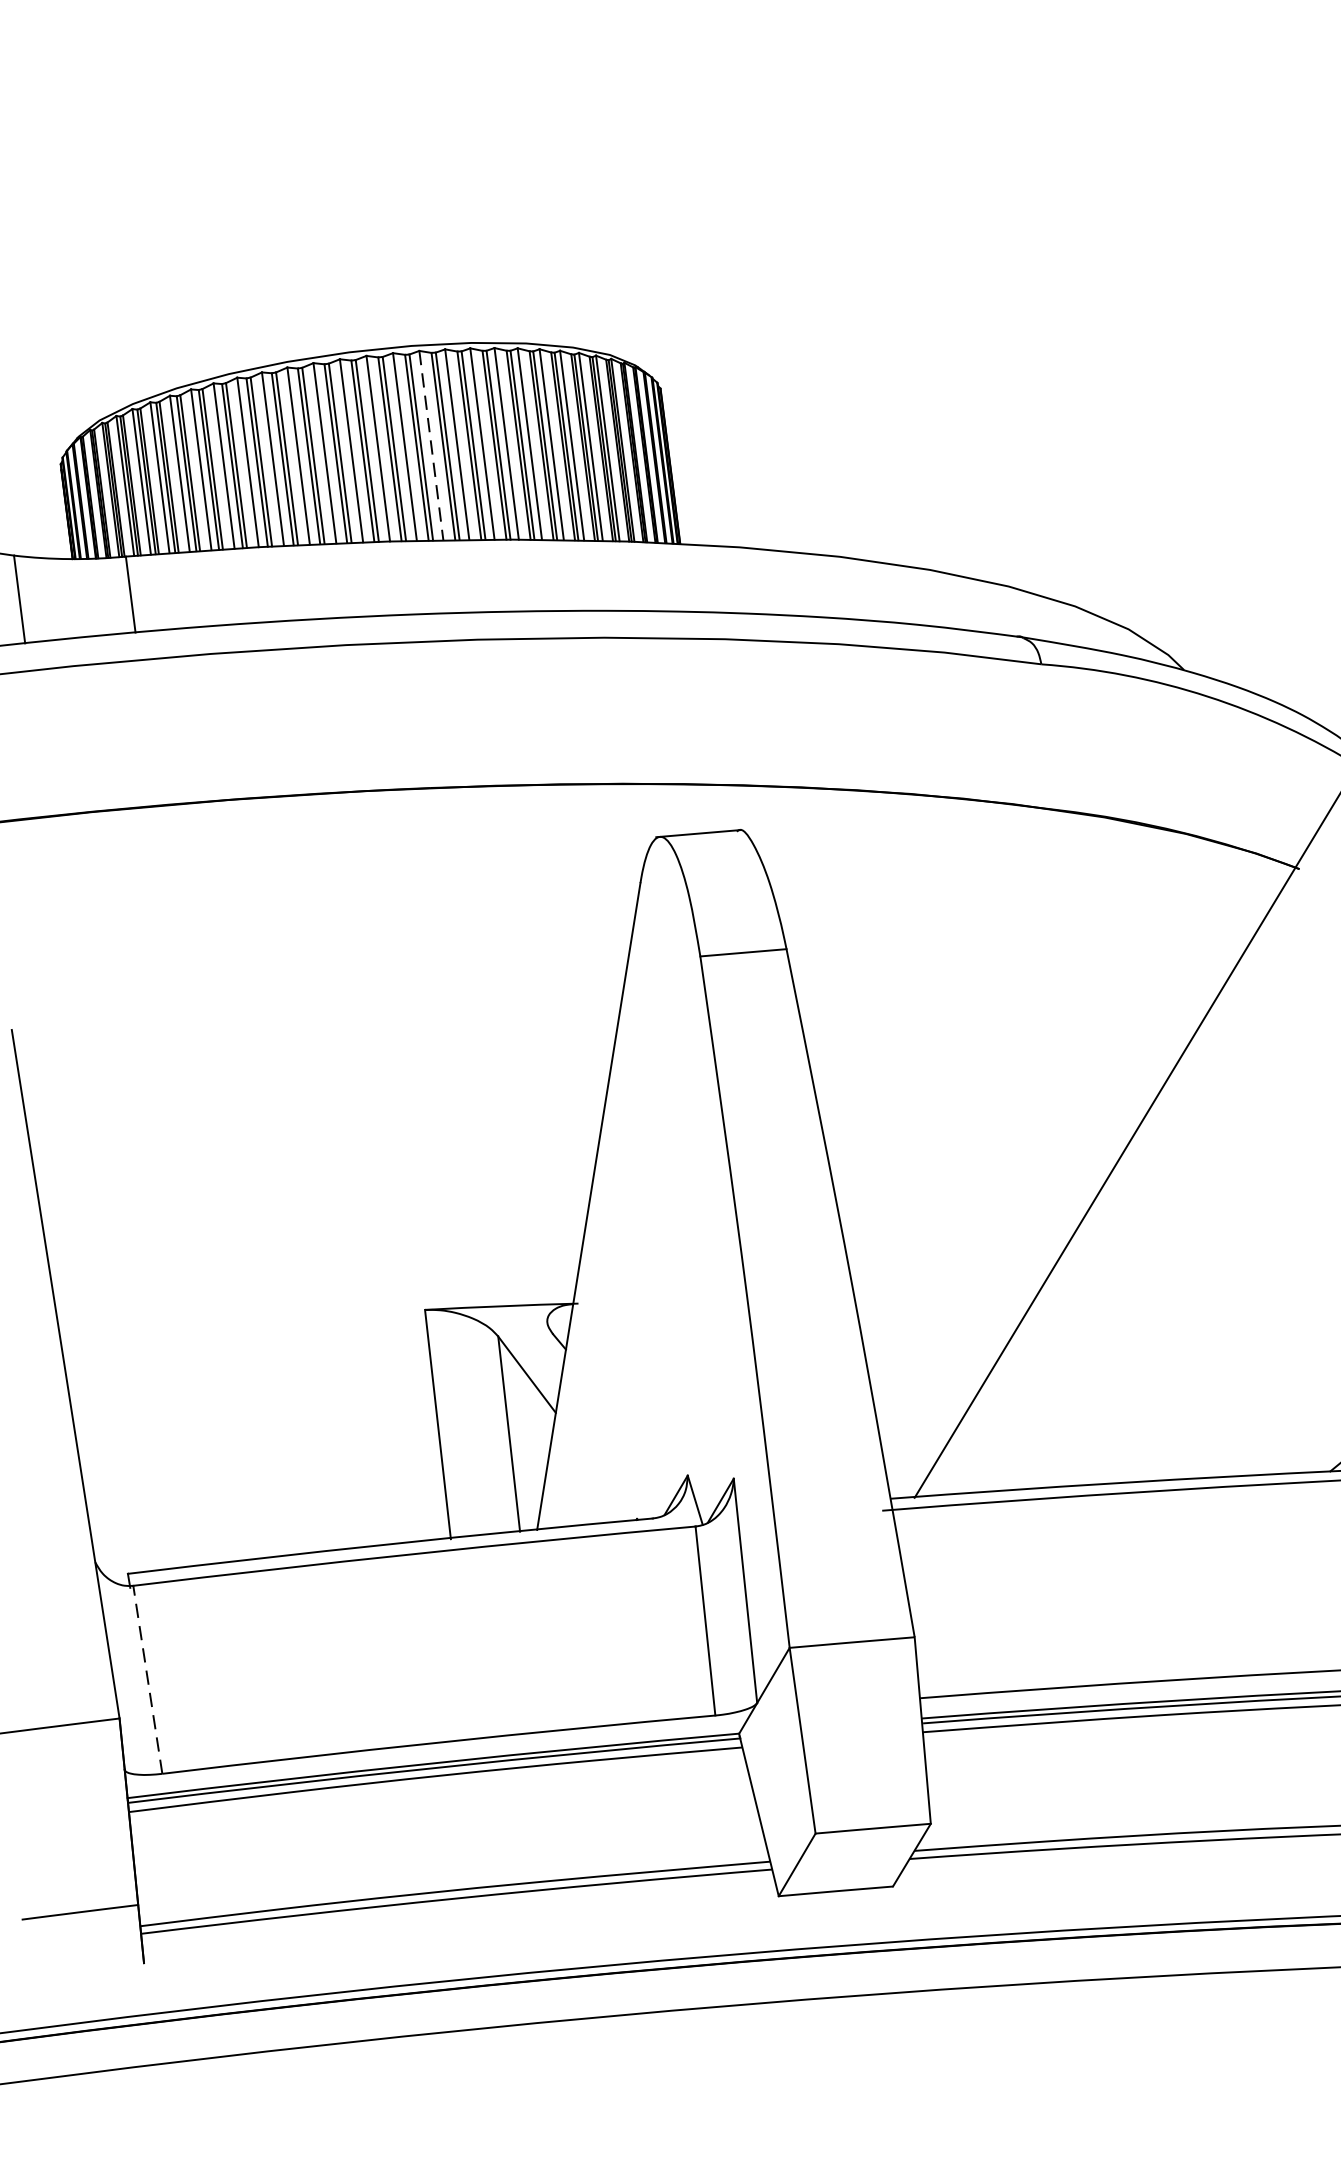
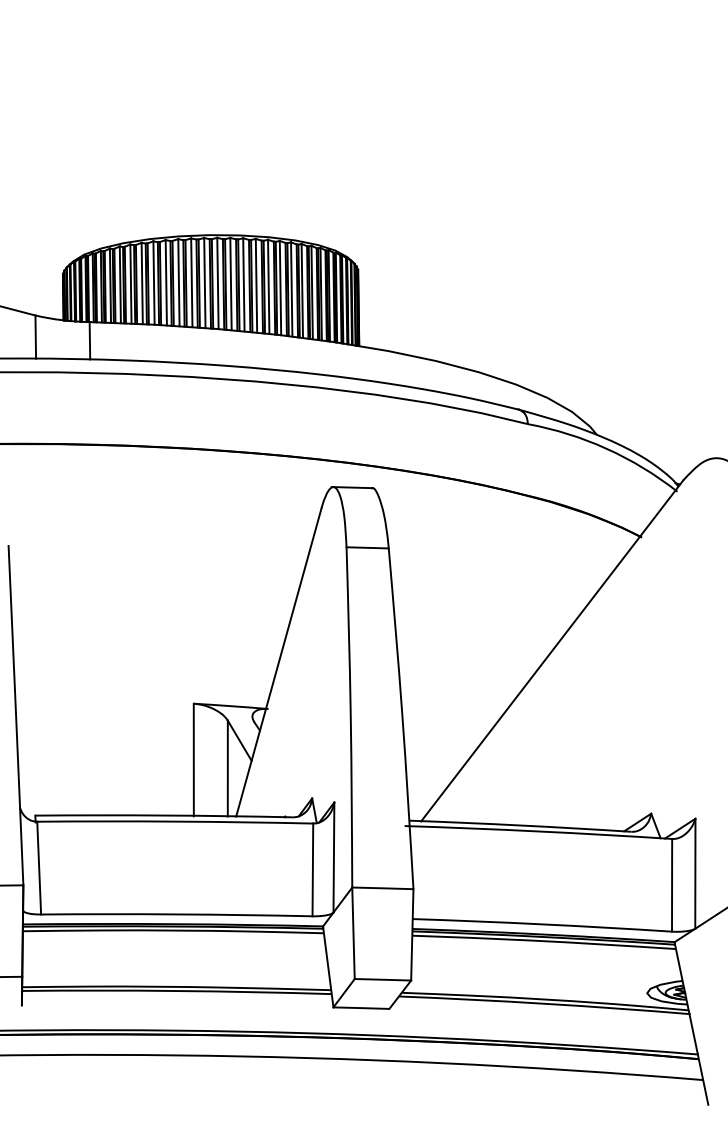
line: (430, 444) -> (243, 284), dashed -> solid
line: (148, 1678) -> (39, 867), dashed -> solid

